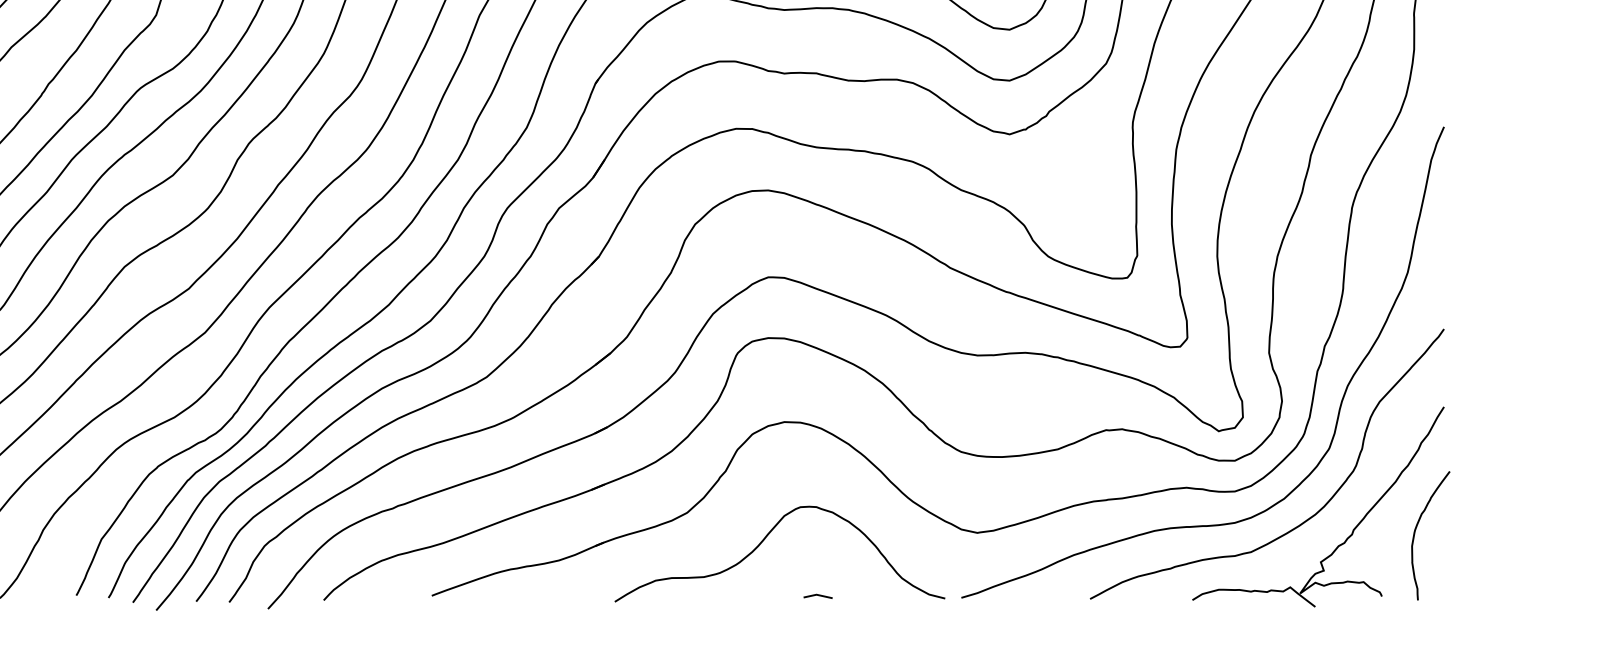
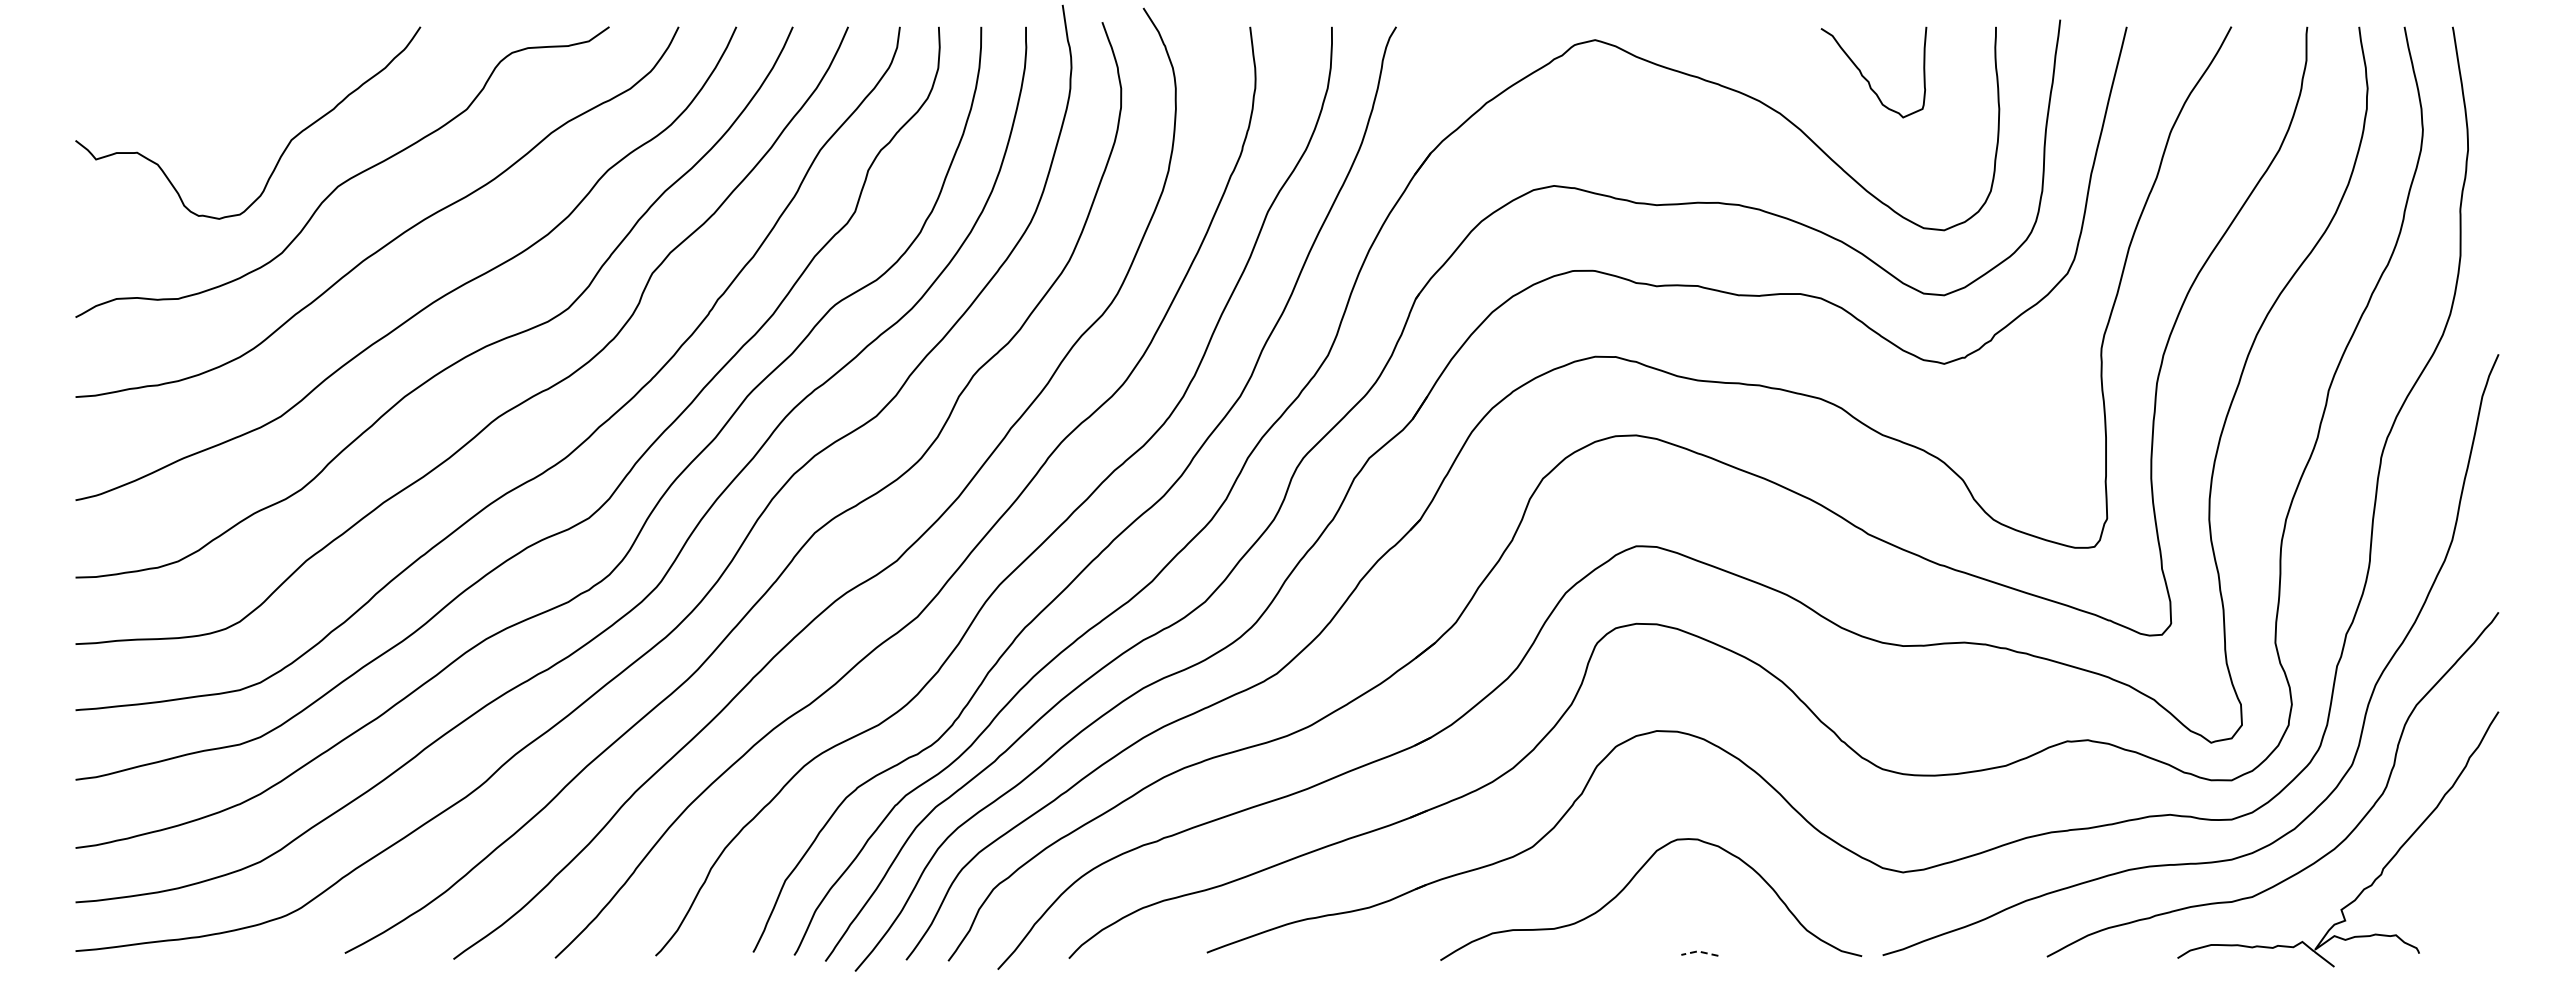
curve: (1415, 531) -> (2462, 870), removed
line: (817, 594) -> (1699, 951), solid -> dashed

